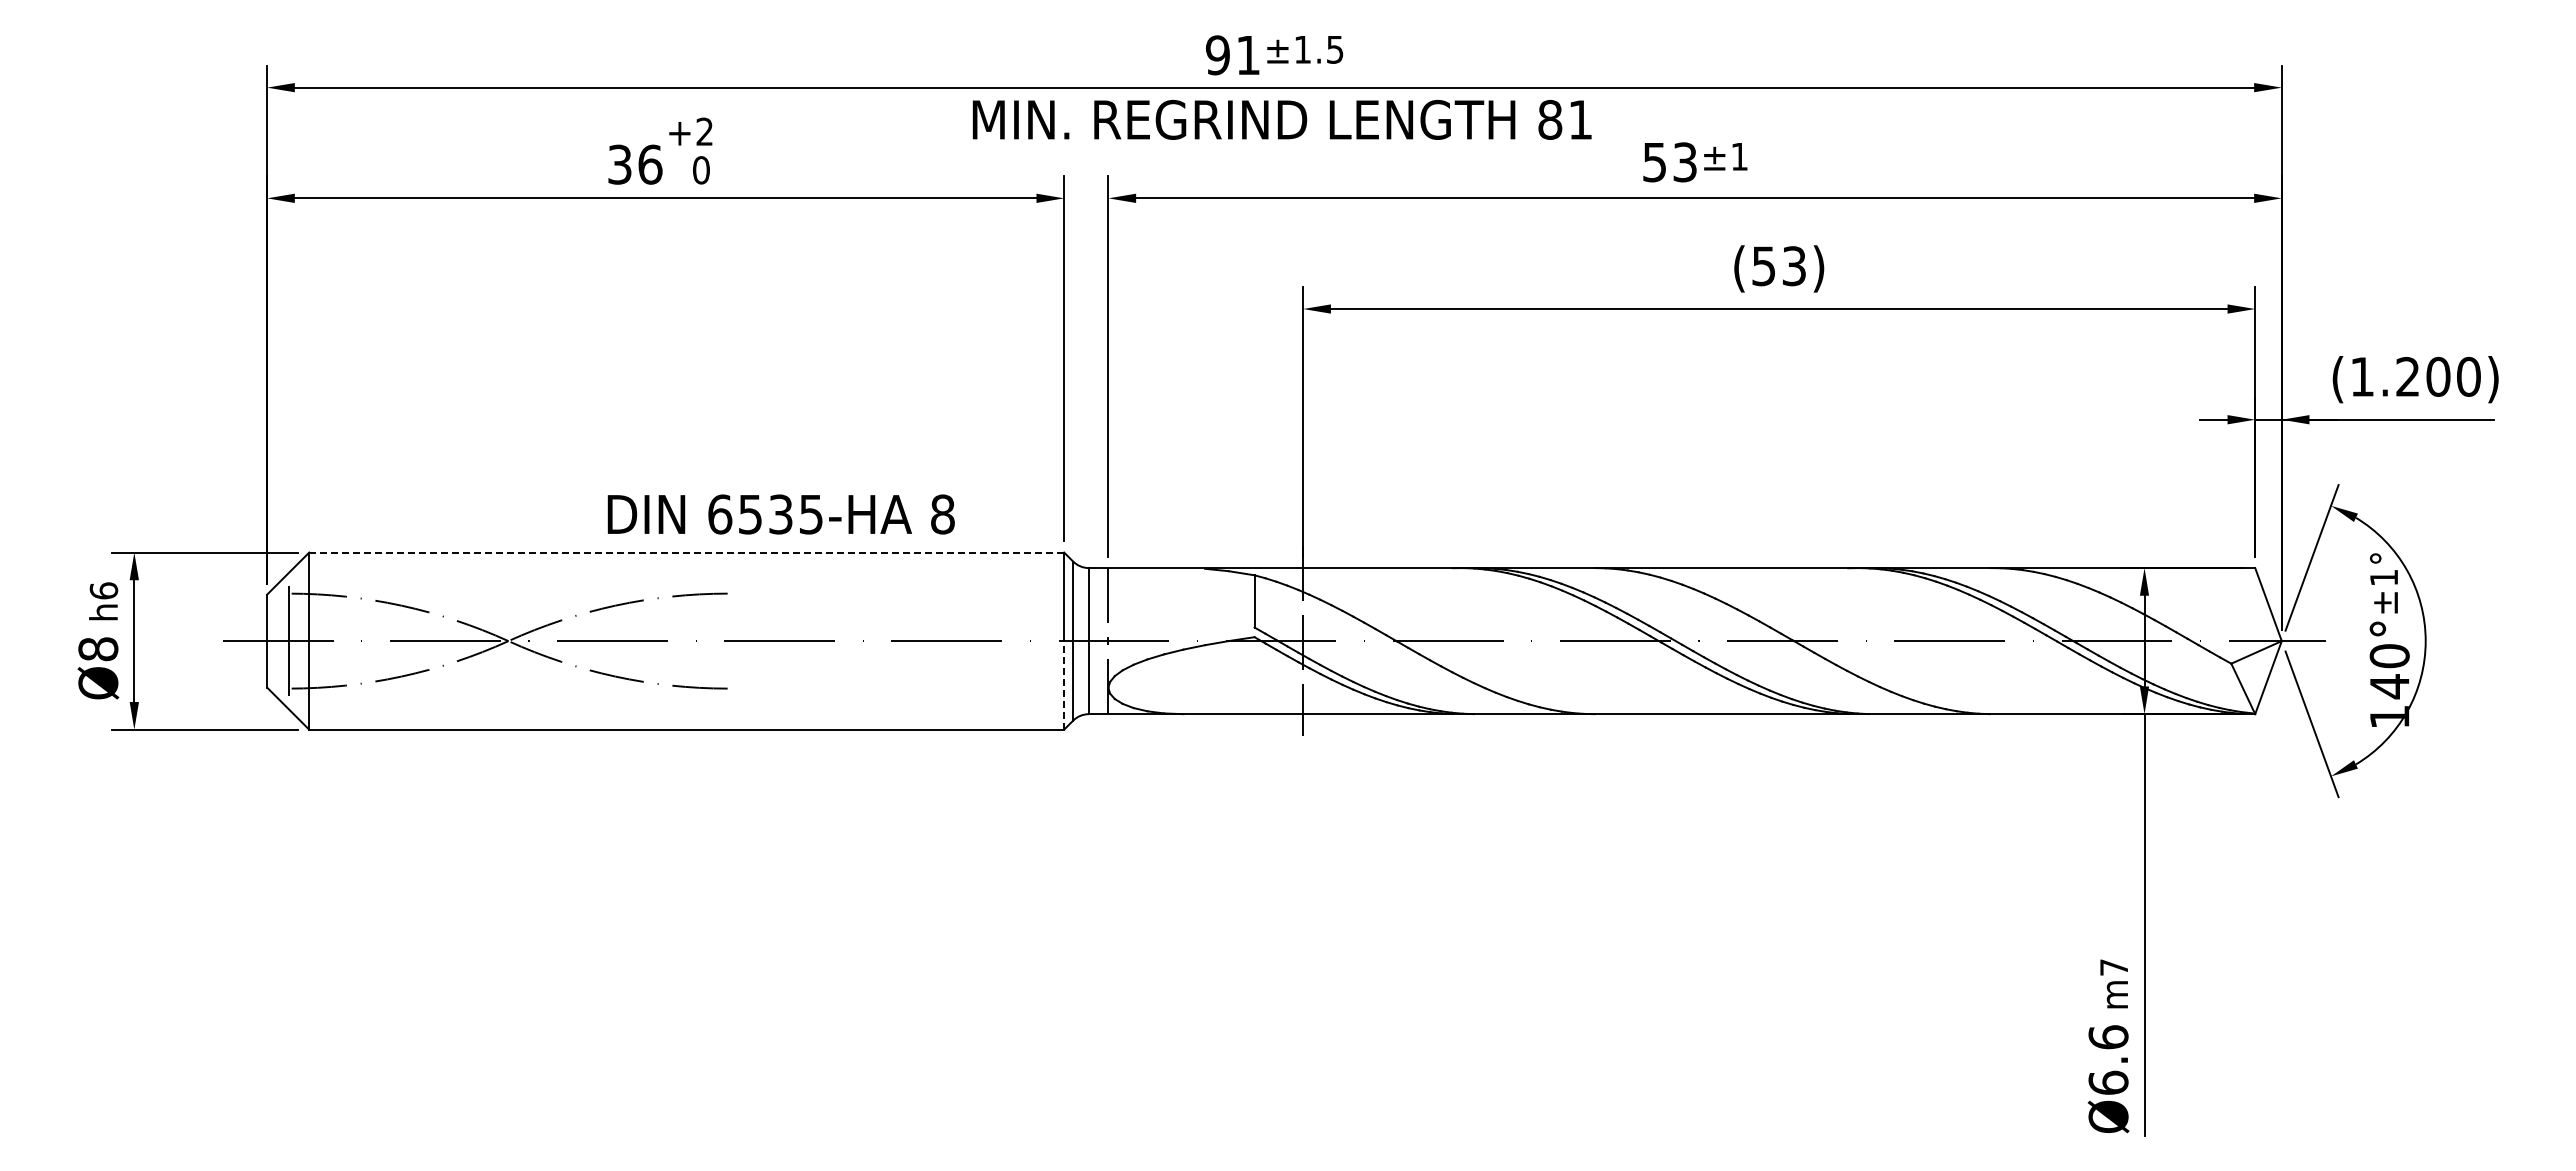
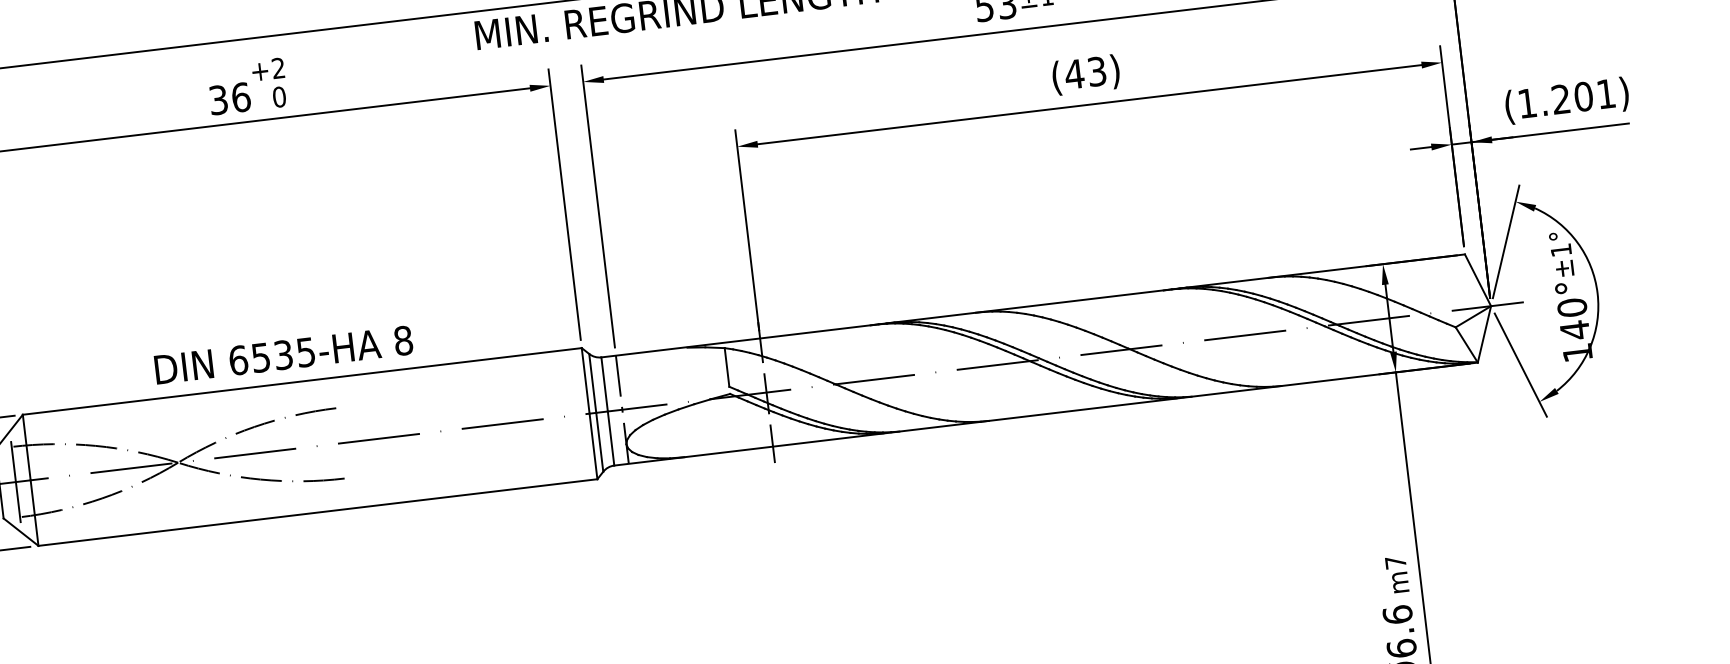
text: (1763, 266) -> (1074, 74), (53) -> (43)
text: (2468, 376) -> (1605, 93), (1.200) -> (1.201)
text: (780, 514) -> (283, 355), moved
line: (687, 552) -> (302, 381), dashed -> solid
line: (1064, 684) -> (593, 445), dashed -> solid

